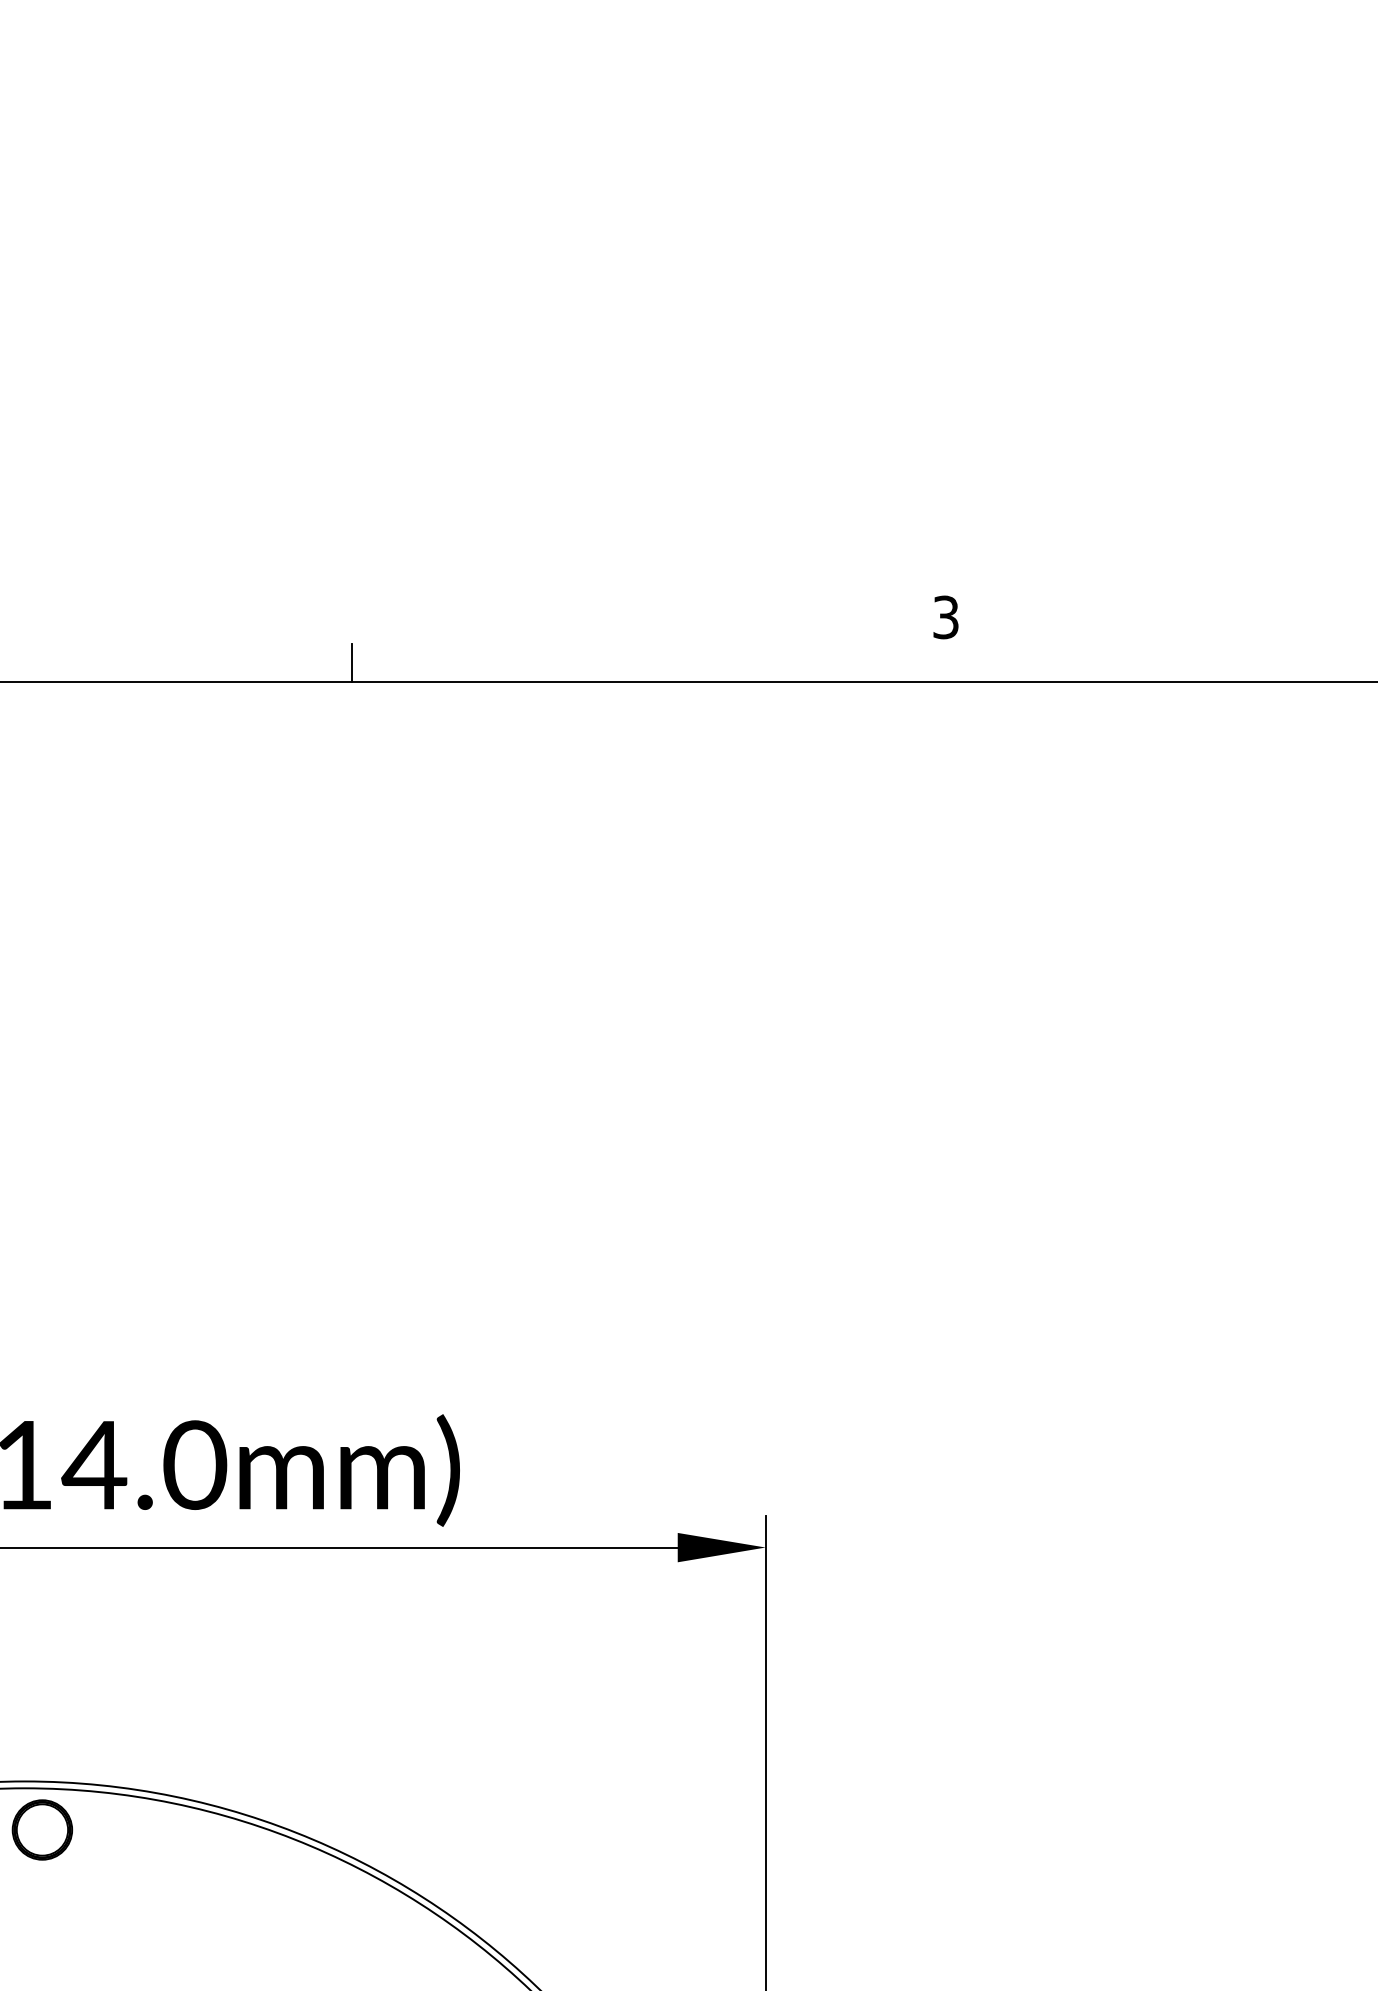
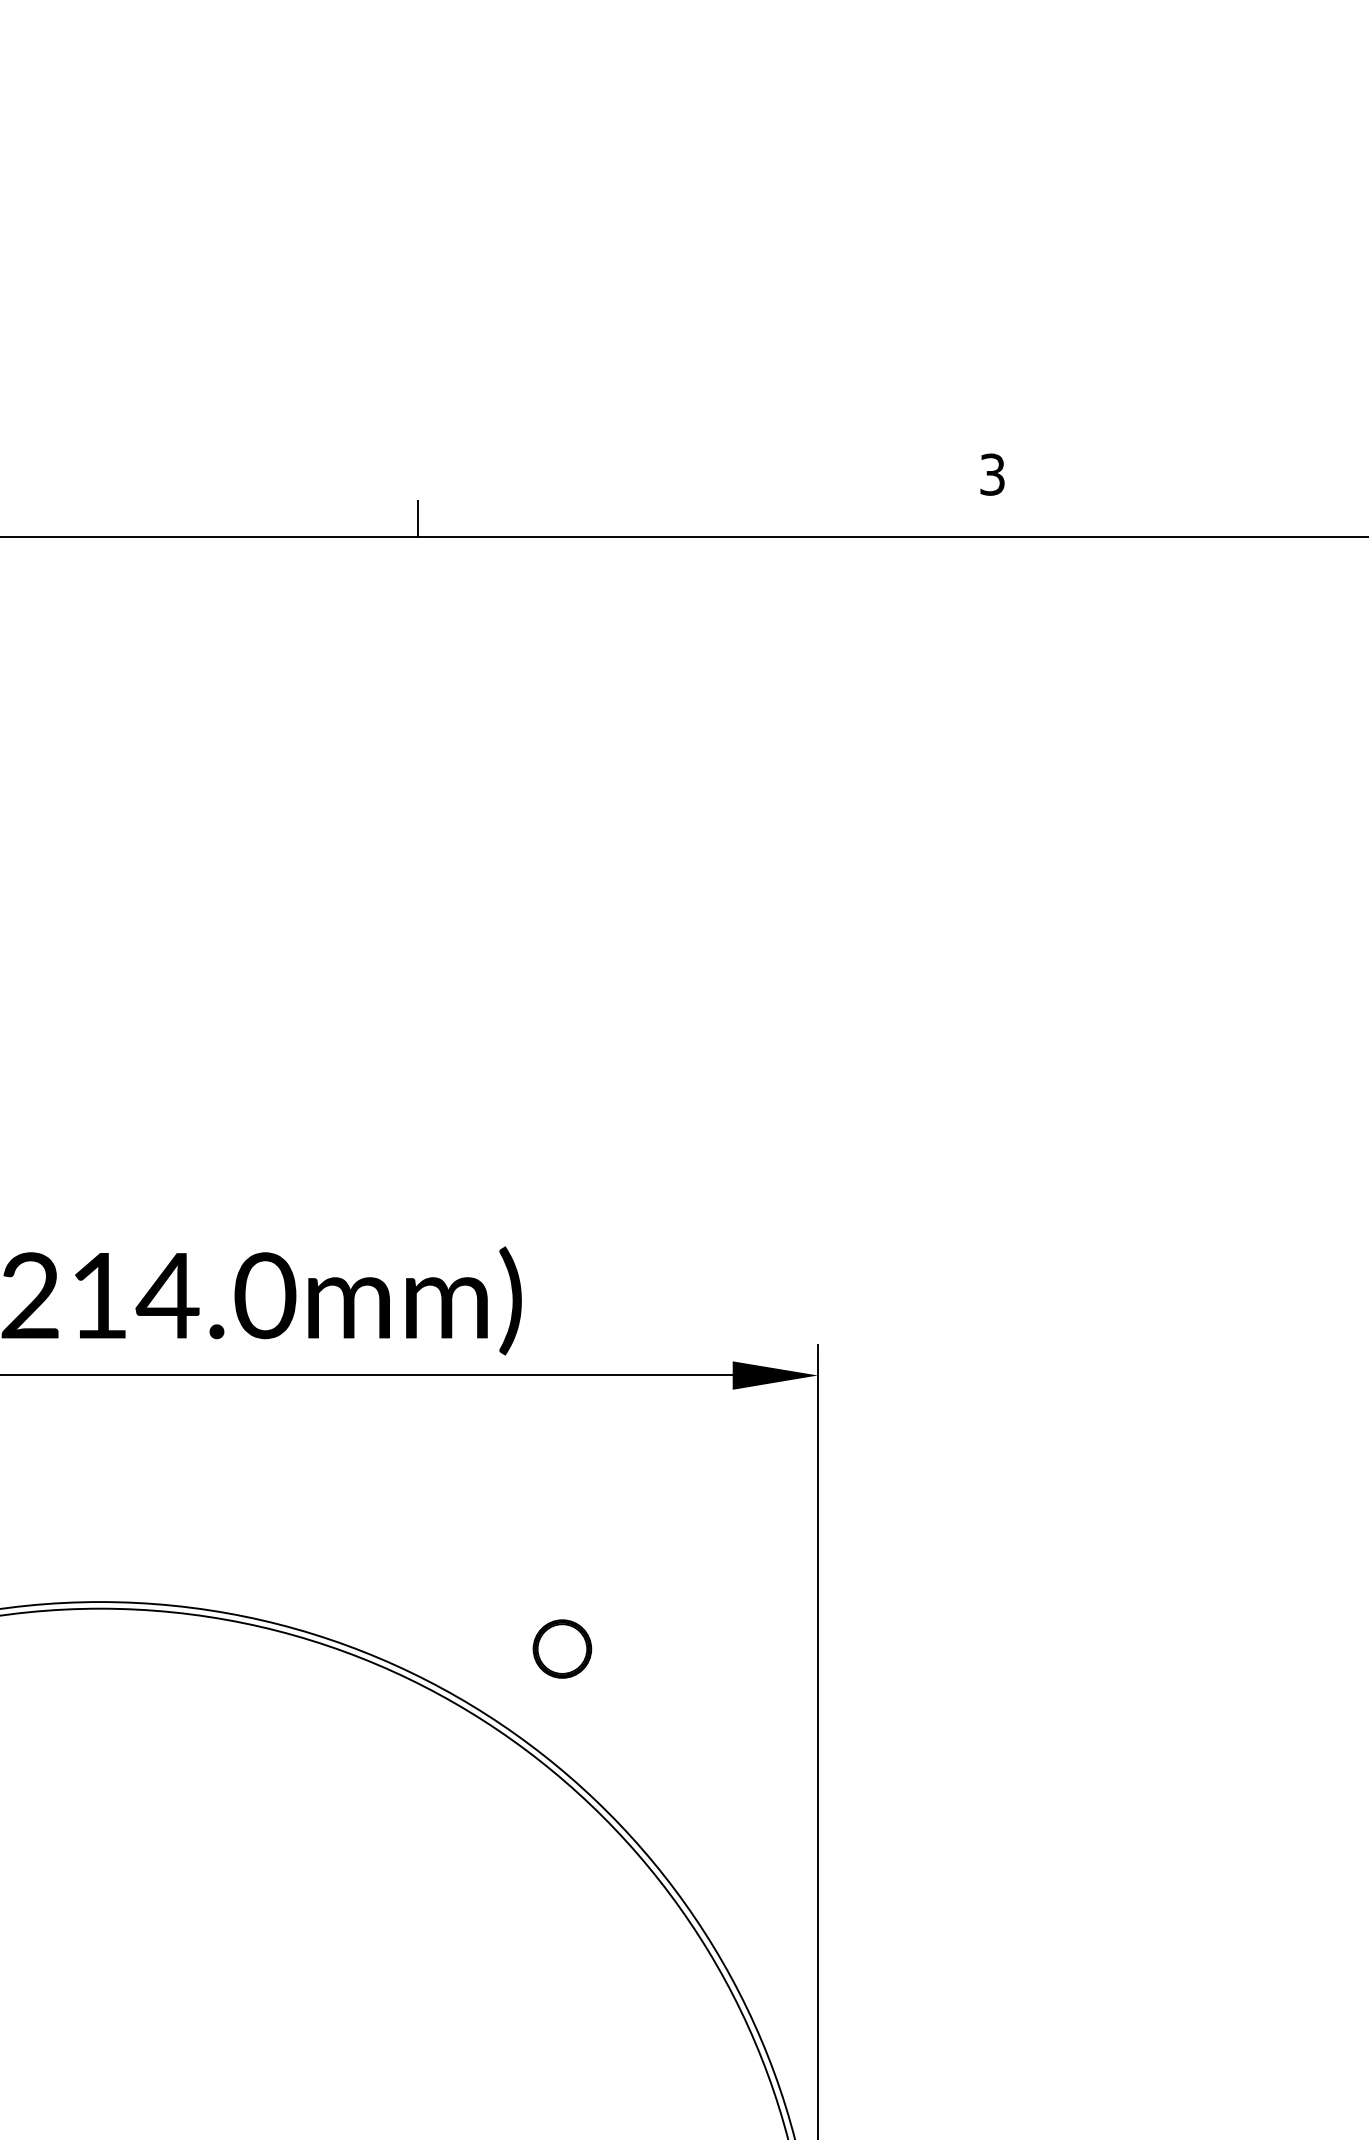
part: (42, 1829) -> (562, 1648), moved

